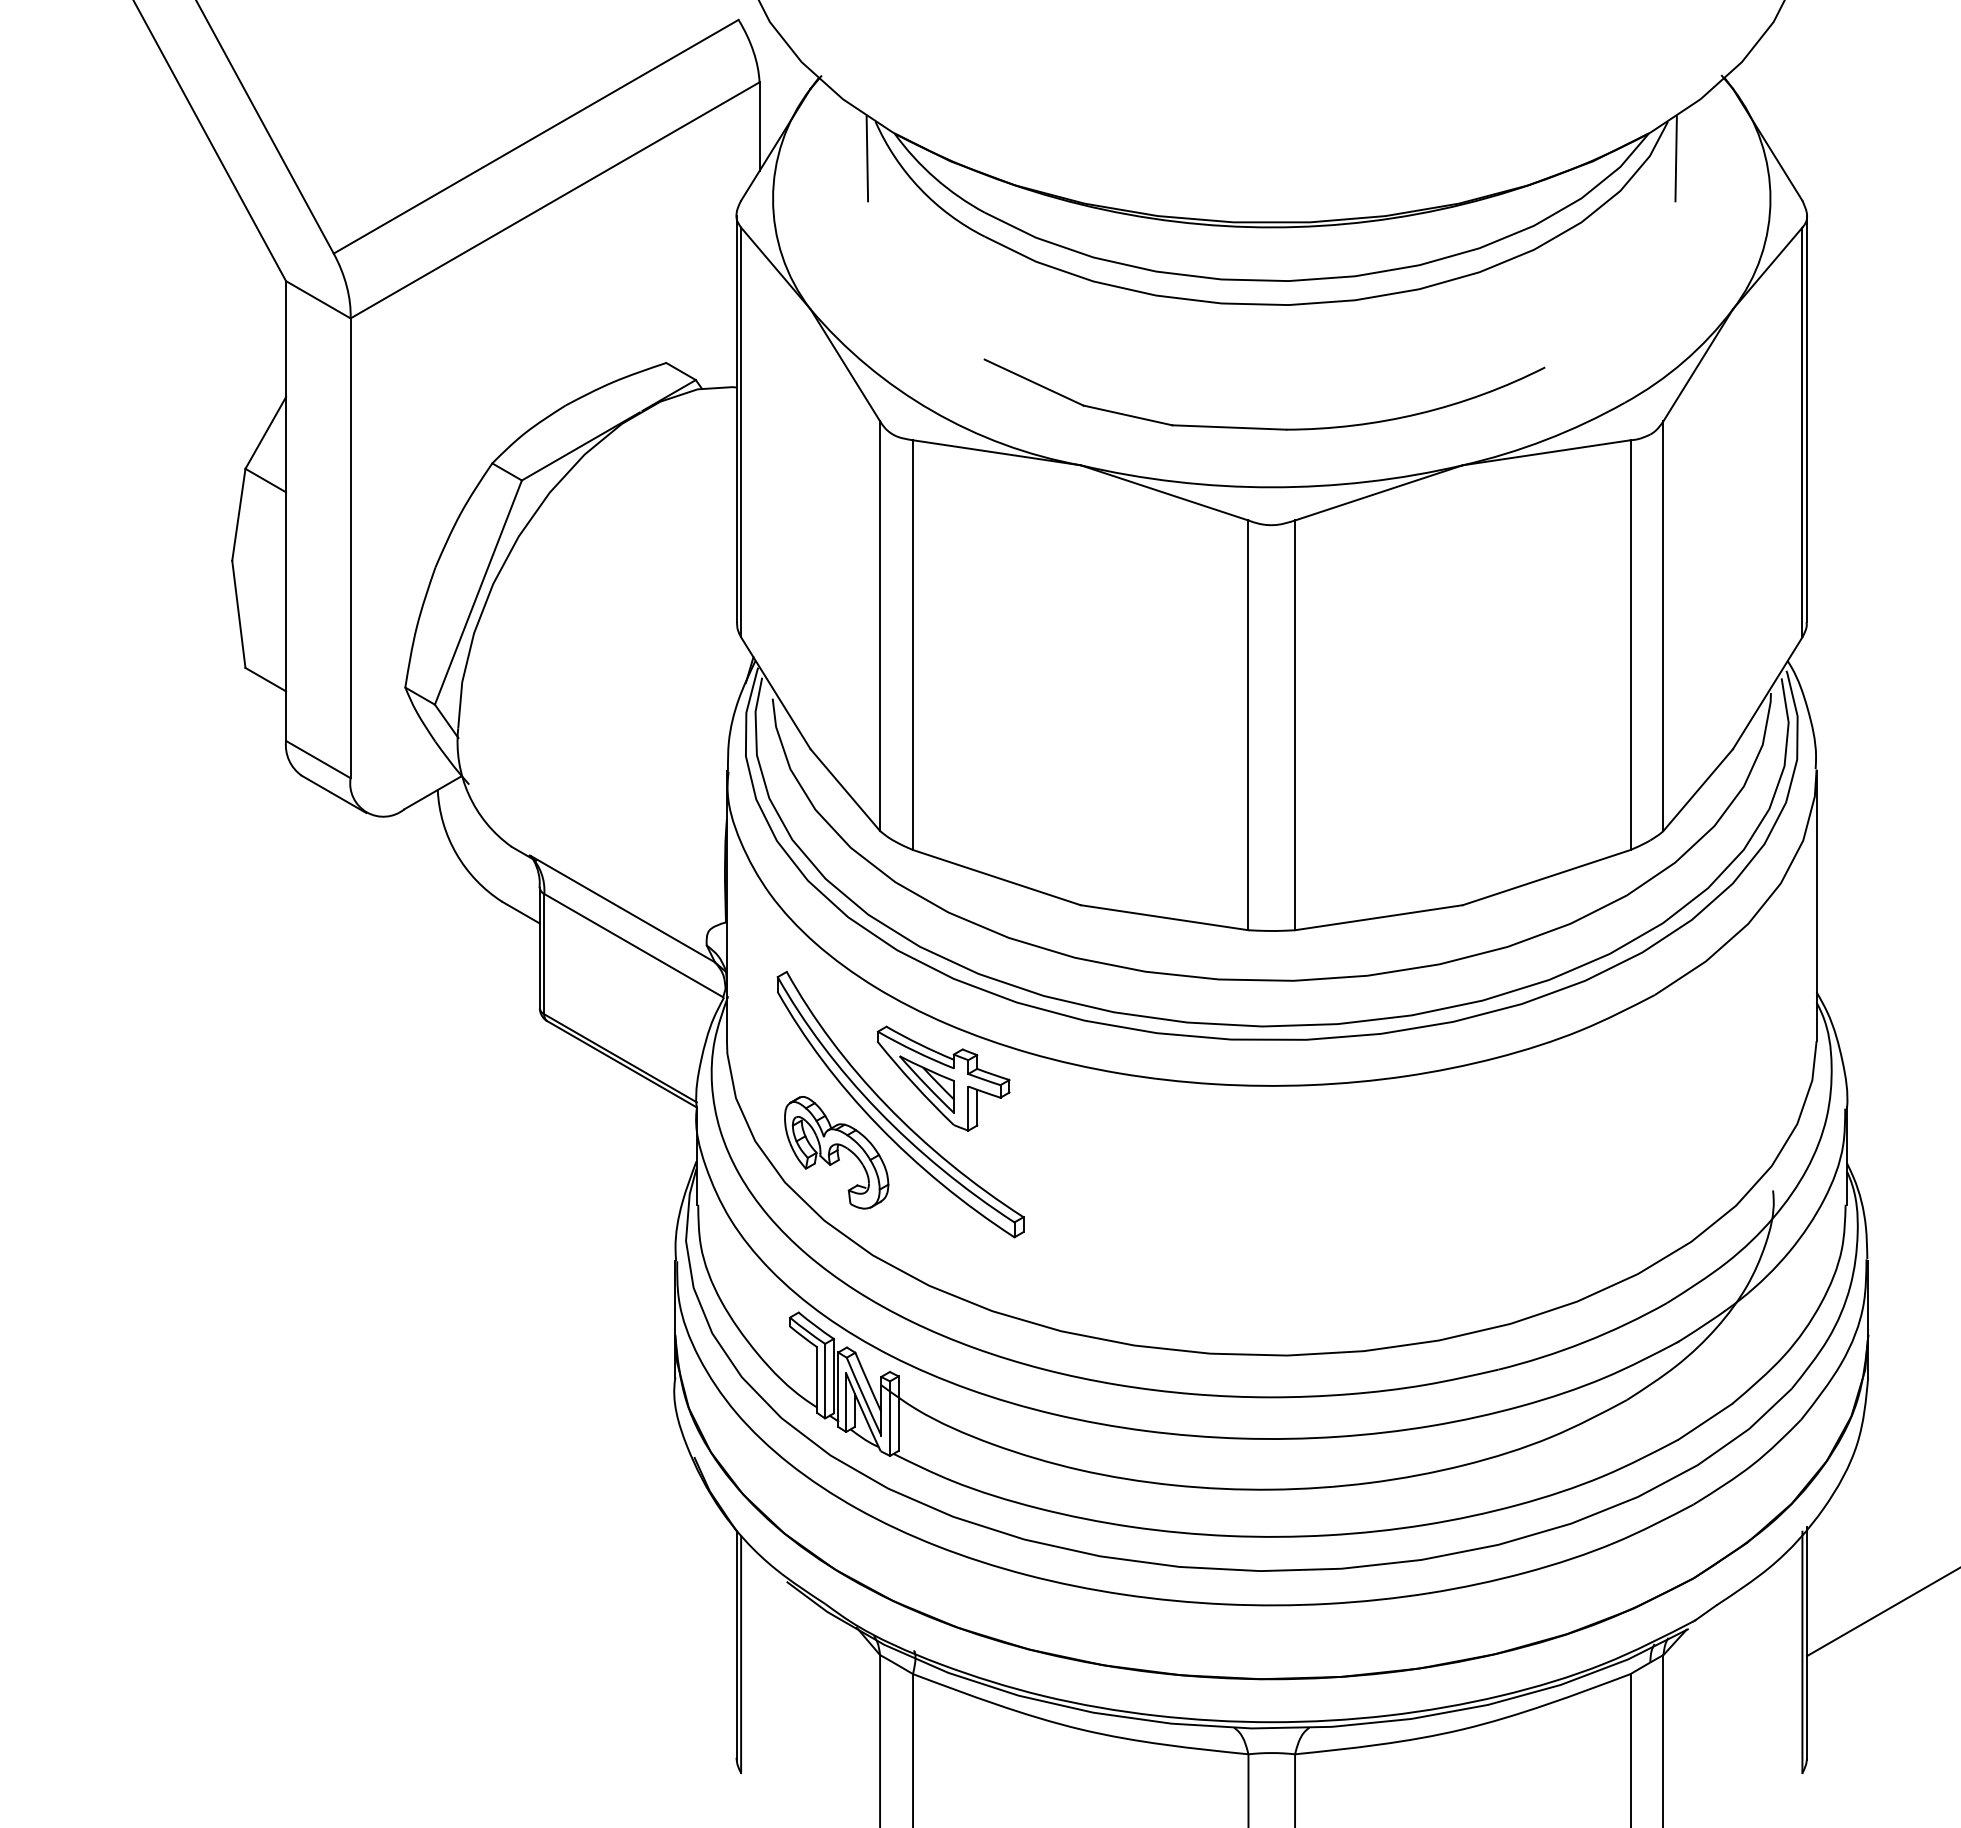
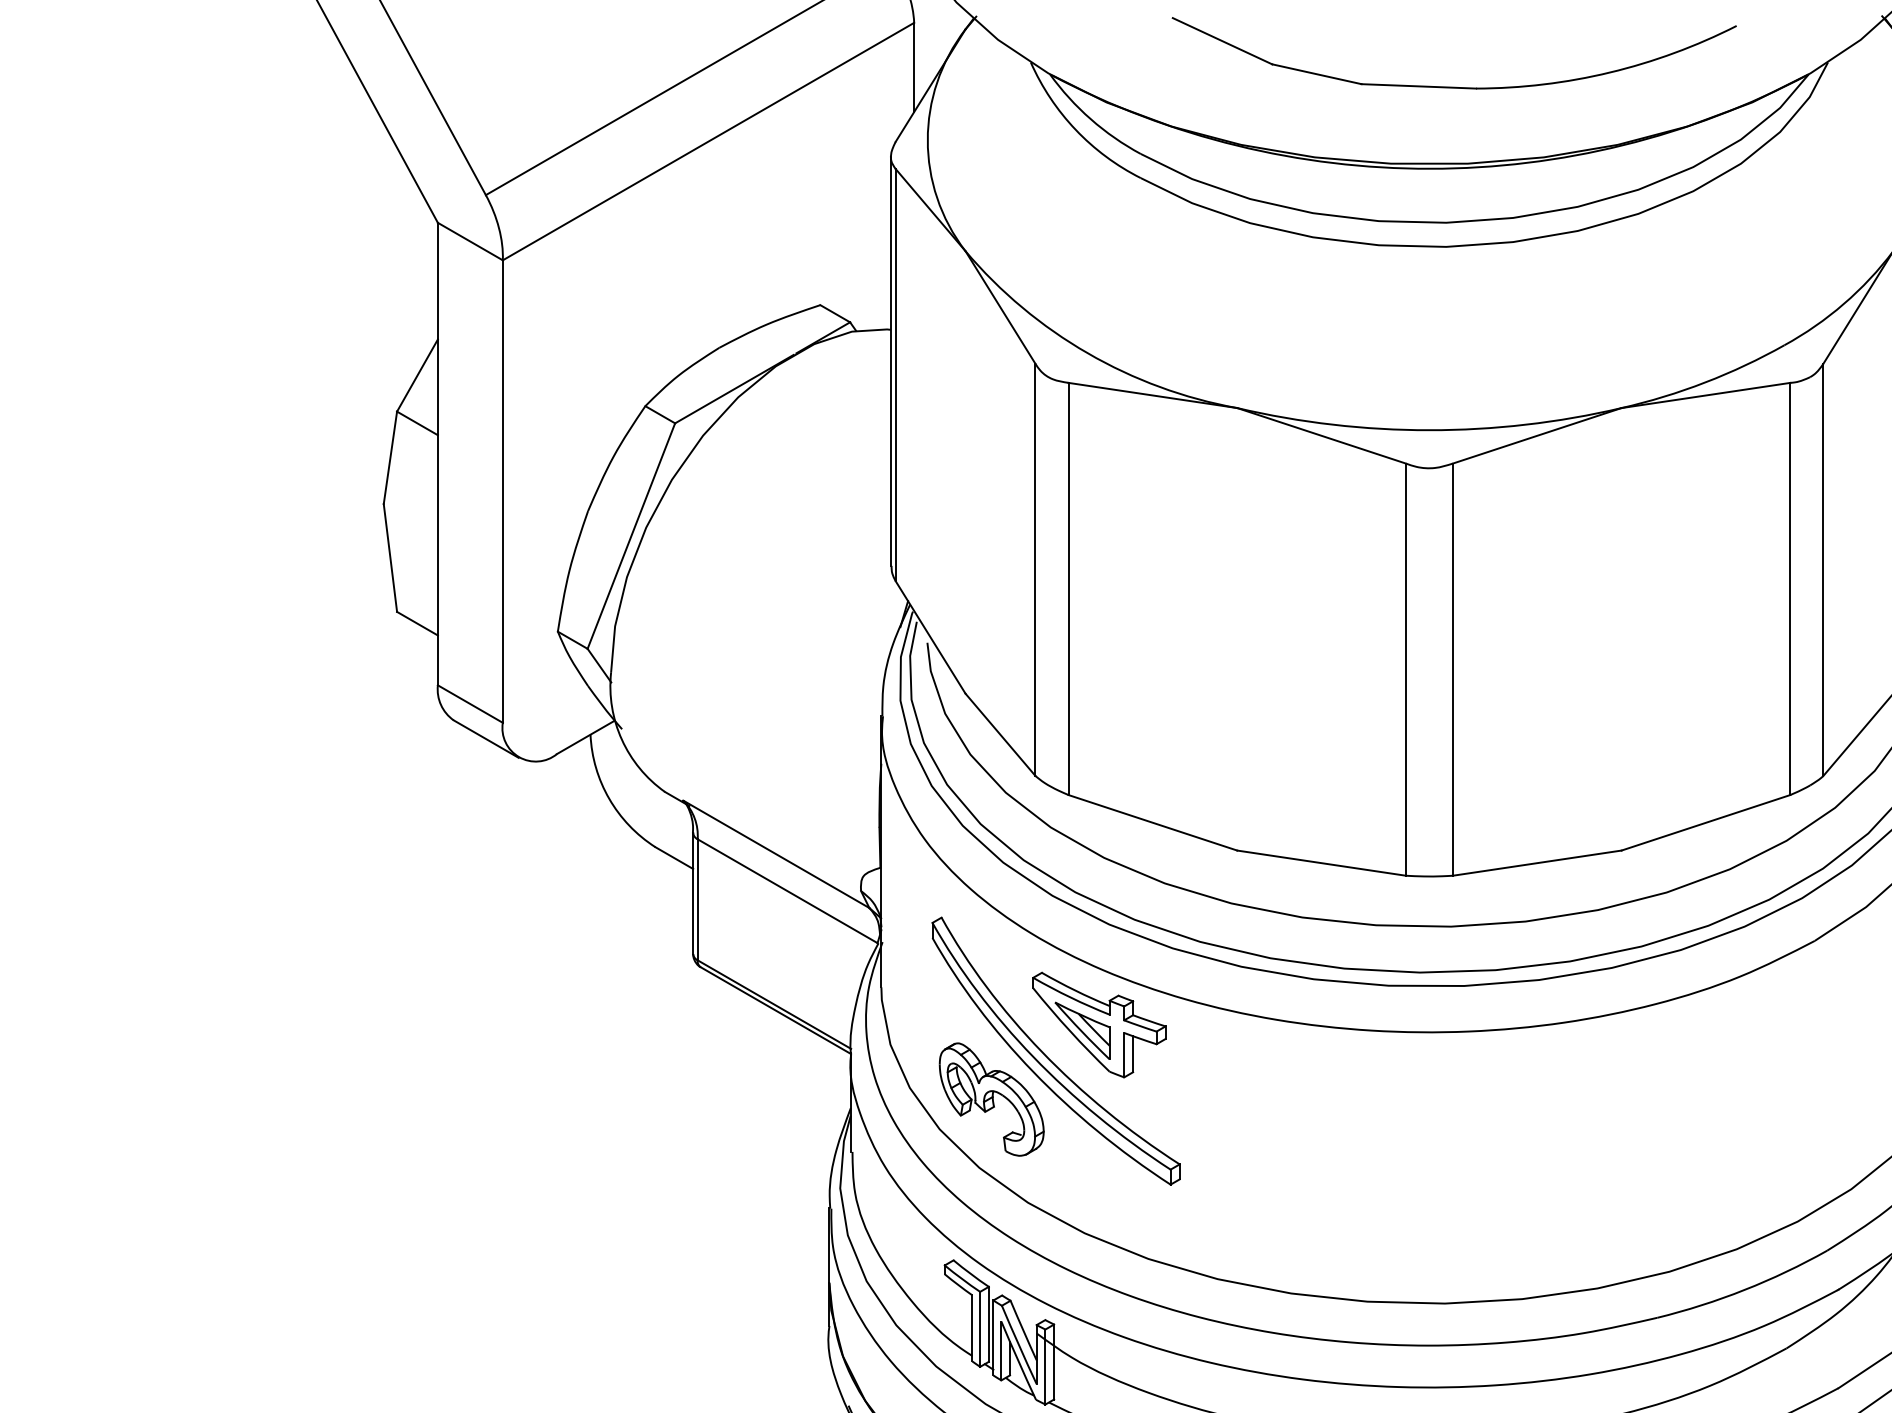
line: (867, 158) -> (1022, 99), removed
line: (1675, 158) -> (1835, 99), removed
part: (1263, 427) -> (1453, 86), moved

